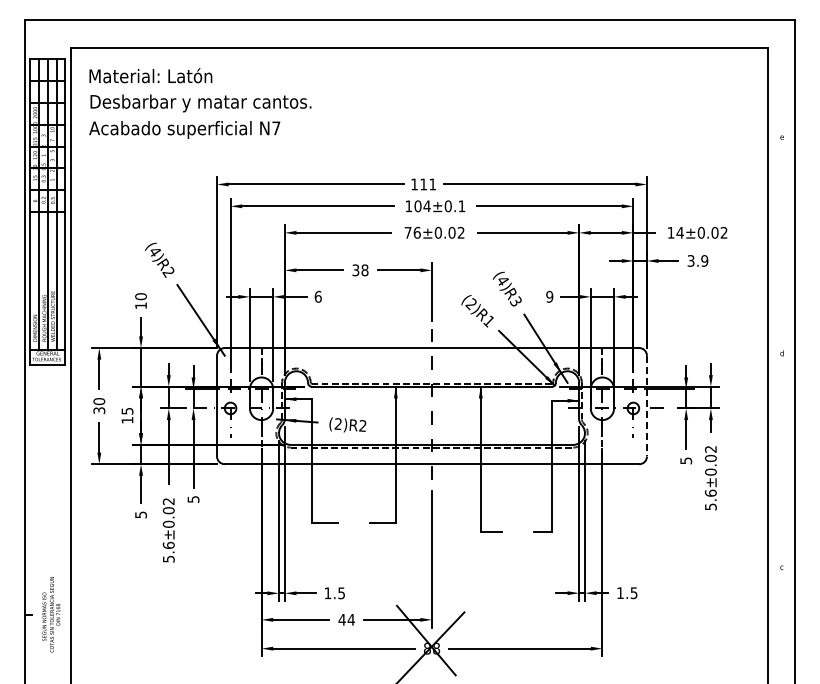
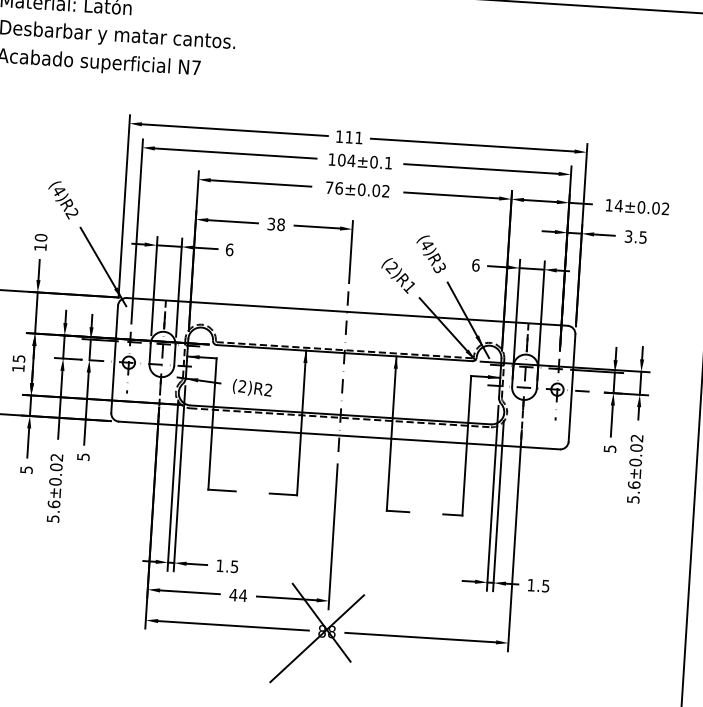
text: (704, 260) -> (642, 237), 3.9 -> 3.5
text: (549, 296) -> (475, 264), 9 -> 6
line: (646, 406) -> (571, 388), dashed -> solid

